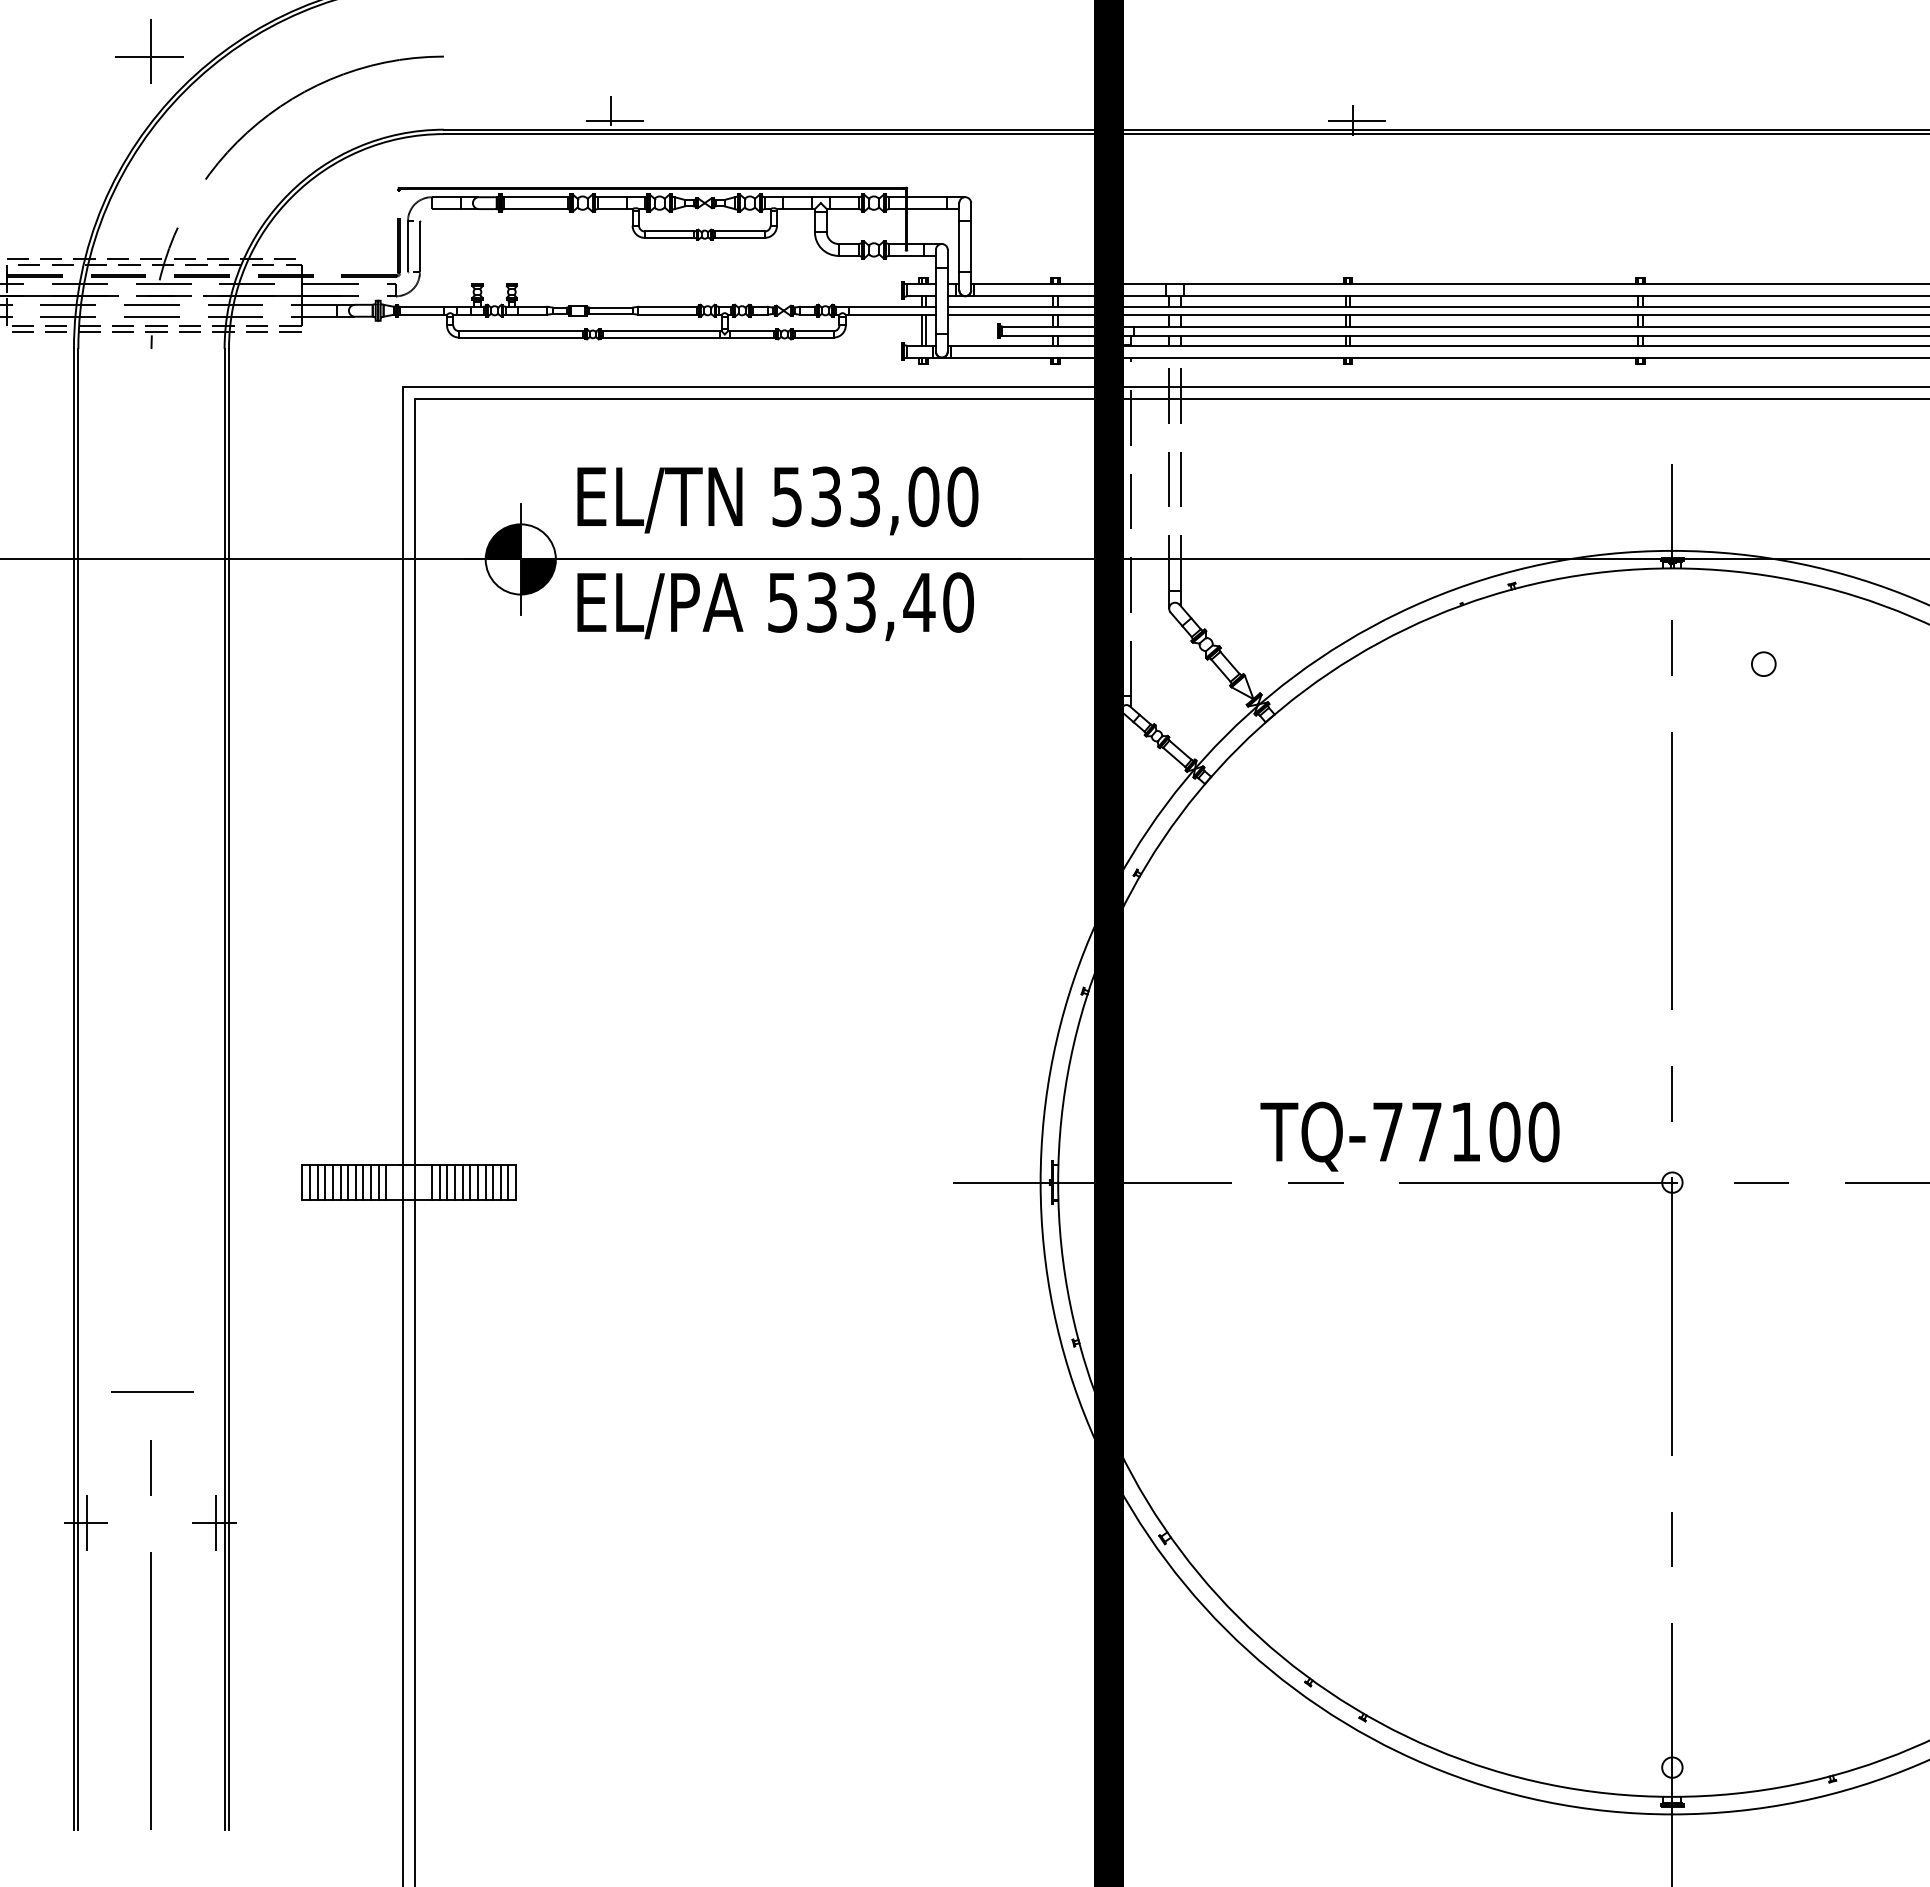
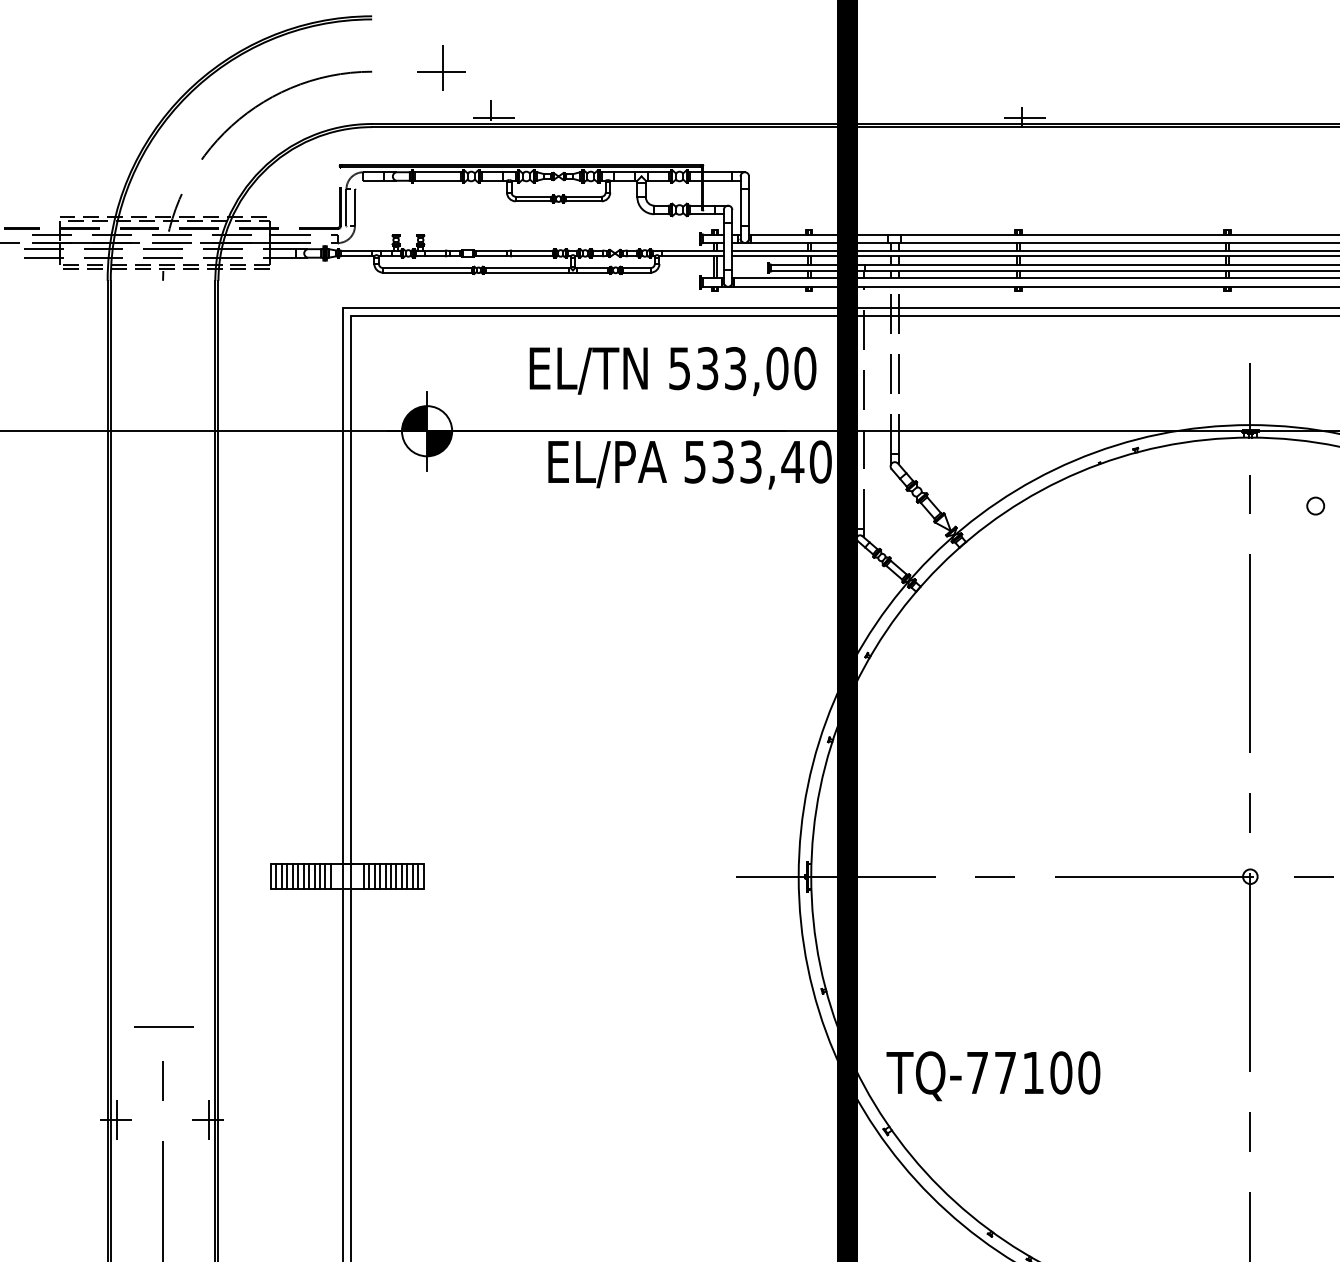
part: (149, 51) -> (441, 68), moved
text: (777, 500) -> (672, 371), moved
text: (775, 606) -> (689, 464), moved
text: (1409, 1136) -> (993, 1076), moved

